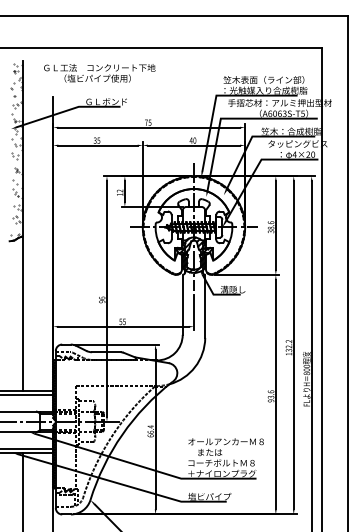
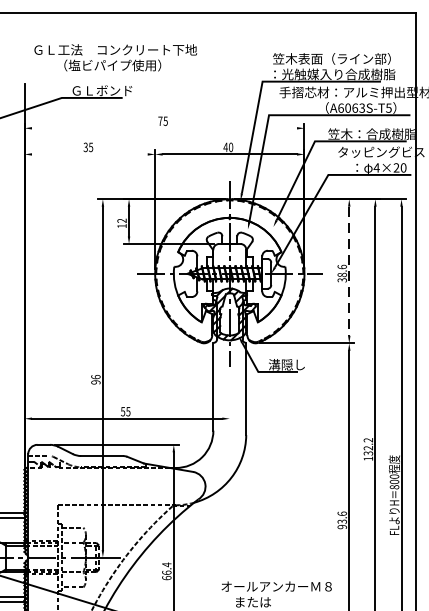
text: (99, 73) -> (115, 58), moved
line: (149, 127) -> (164, 128), removed
line: (97, 145) -> (89, 154), removed
line: (275, 226) -> (348, 272), solid -> dashed
line: (193, 311) -> (229, 396), removed

